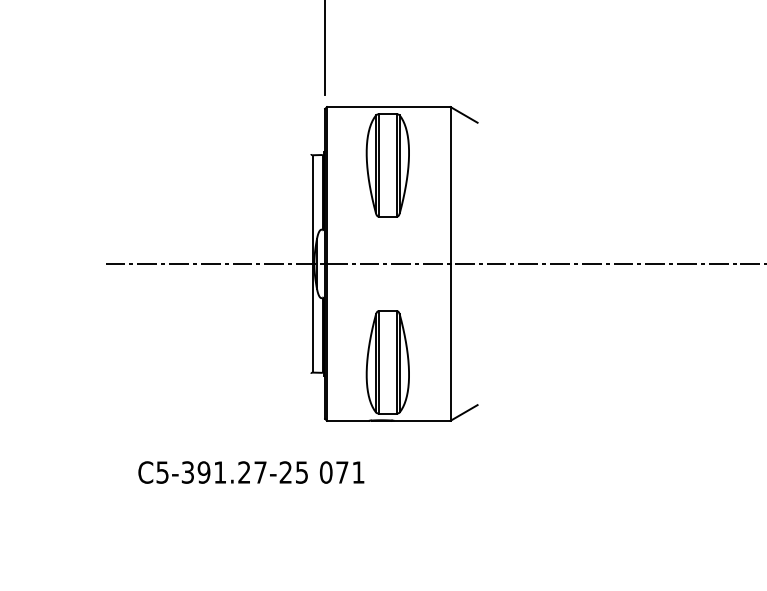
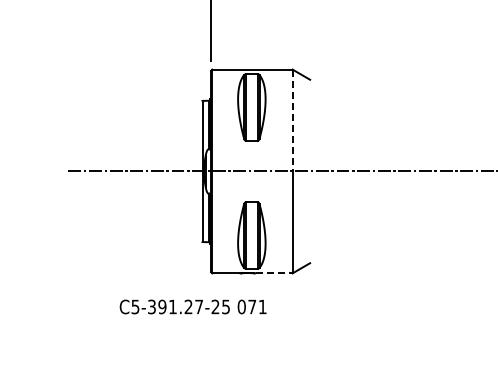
line: (450, 185) -> (292, 120), solid -> dashed
line: (422, 420) -> (274, 273), solid -> dashed
text: (250, 471) -> (192, 306), moved

